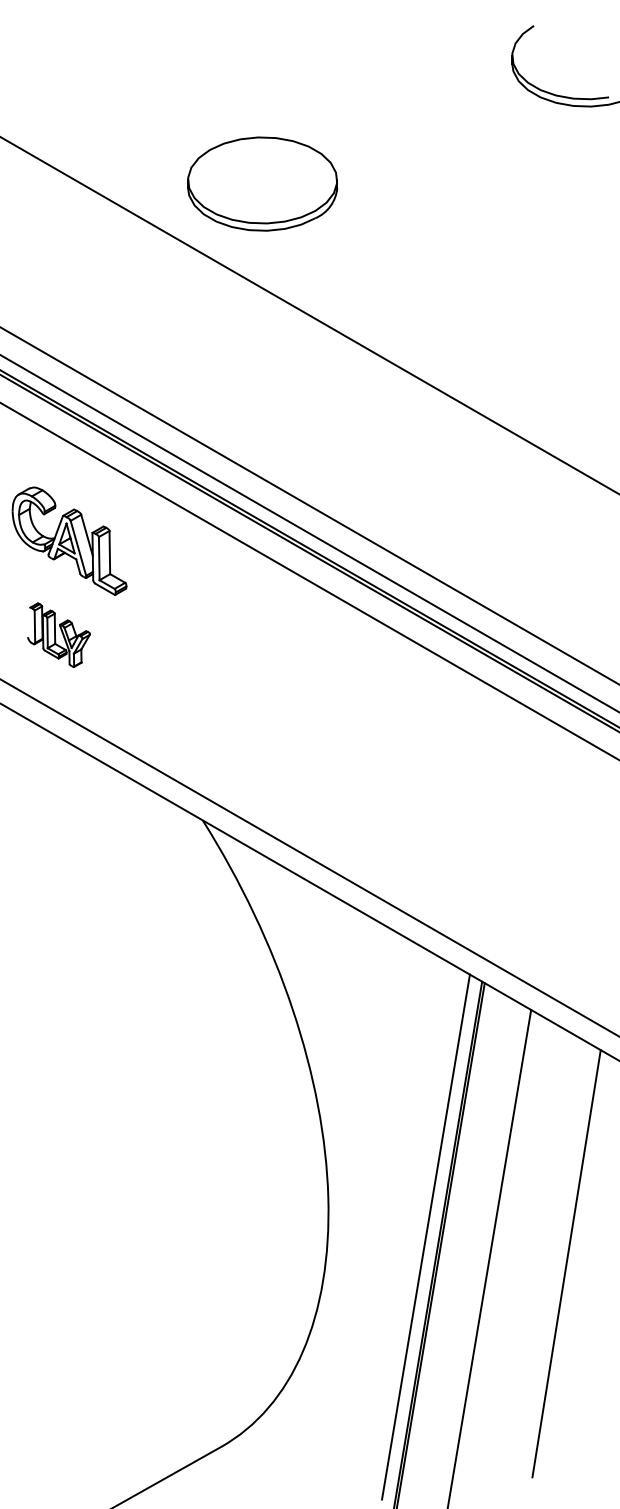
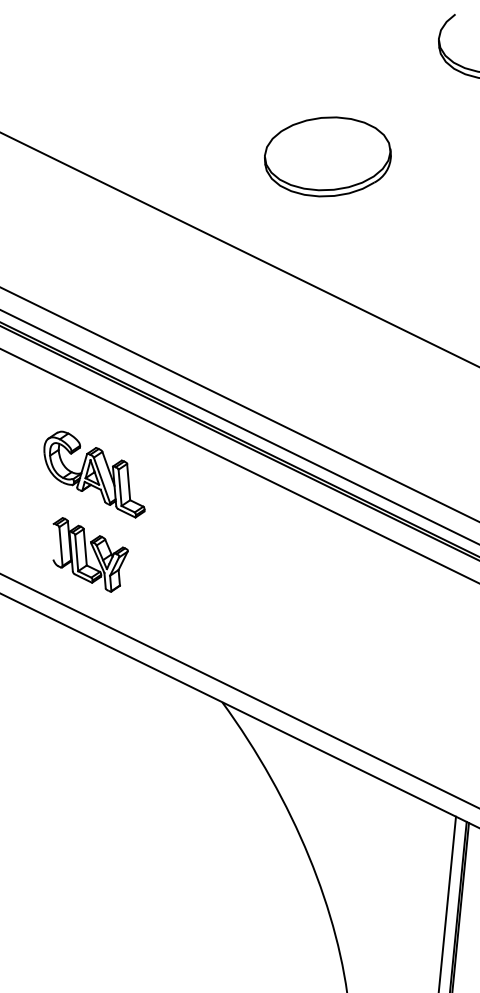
part: (262, 183) -> (327, 156), moved
part: (58, 634) -> (90, 554), size x1.43

